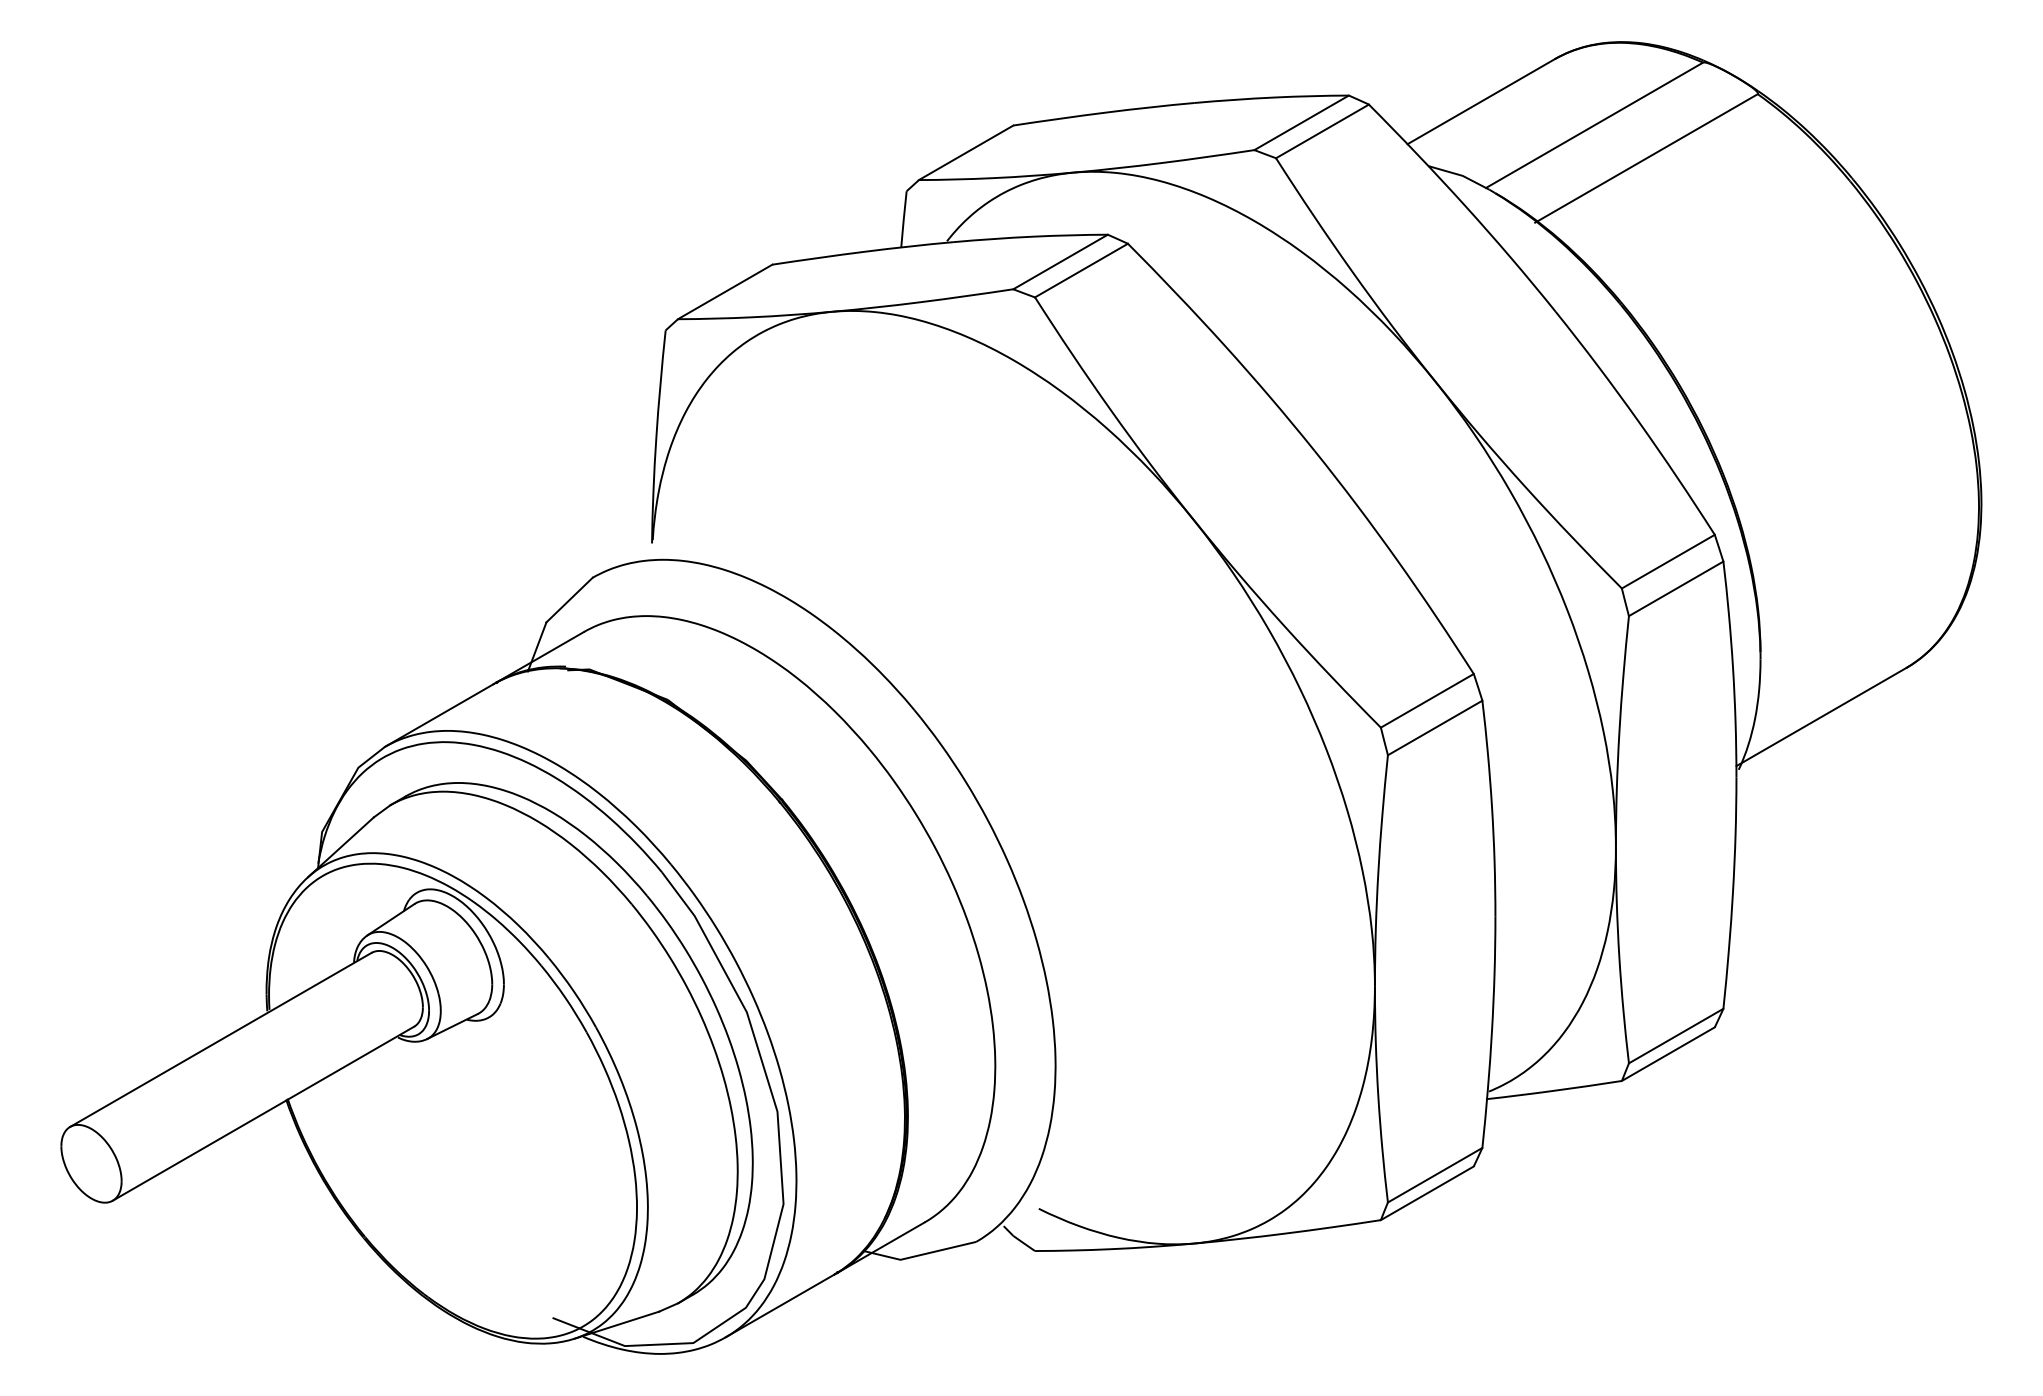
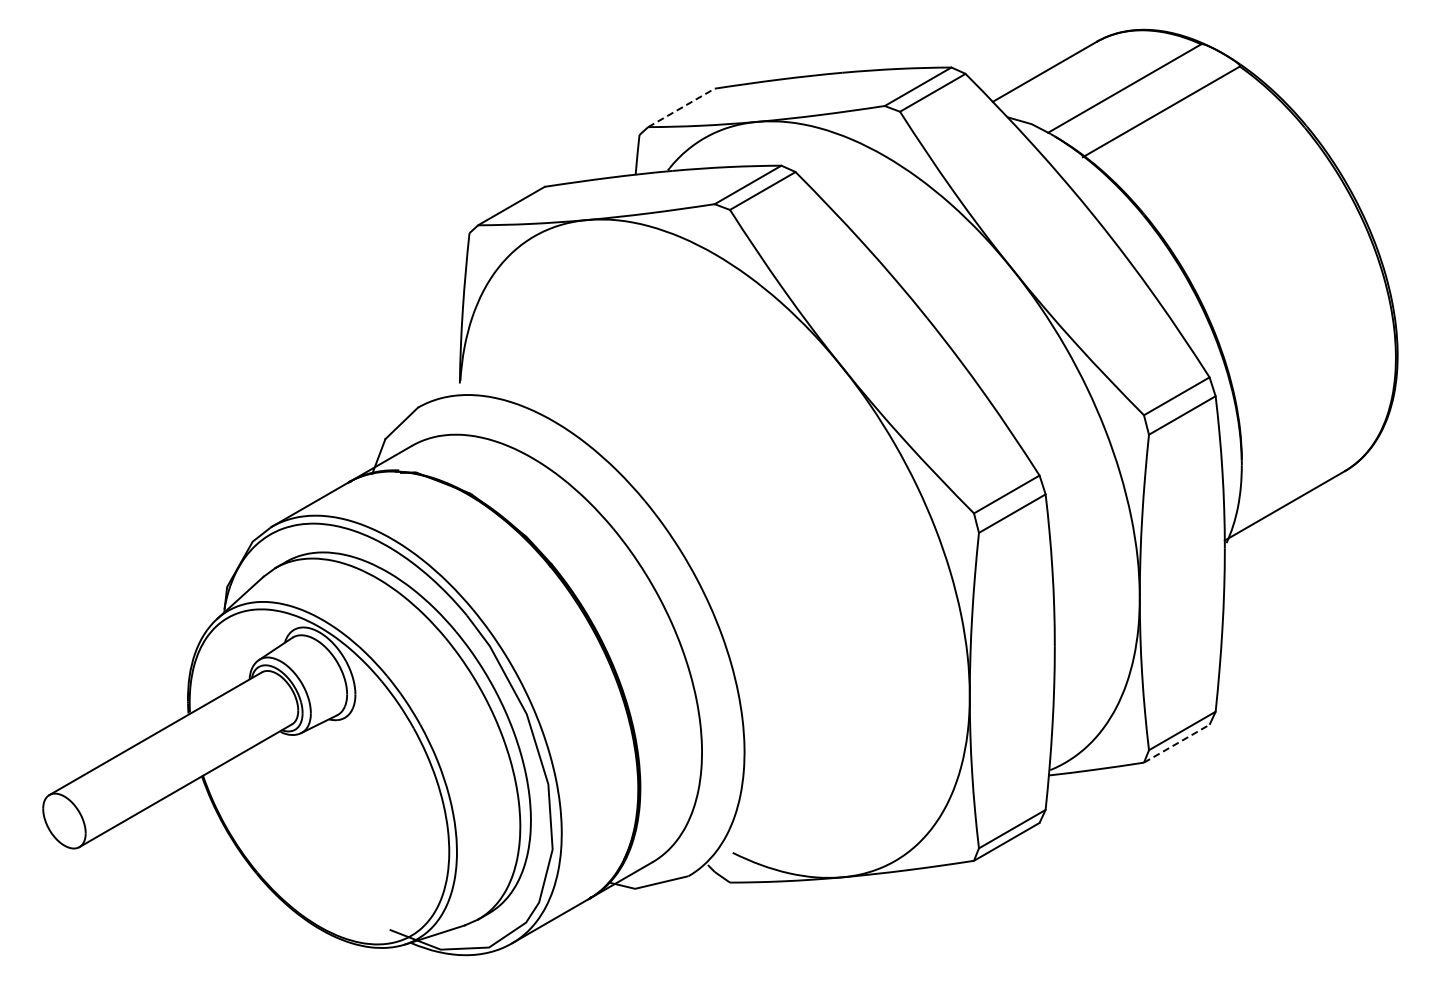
line: (966, 152) -> (681, 107), solid -> dashed
line: (1667, 1053) -> (1176, 743), solid -> dashed

